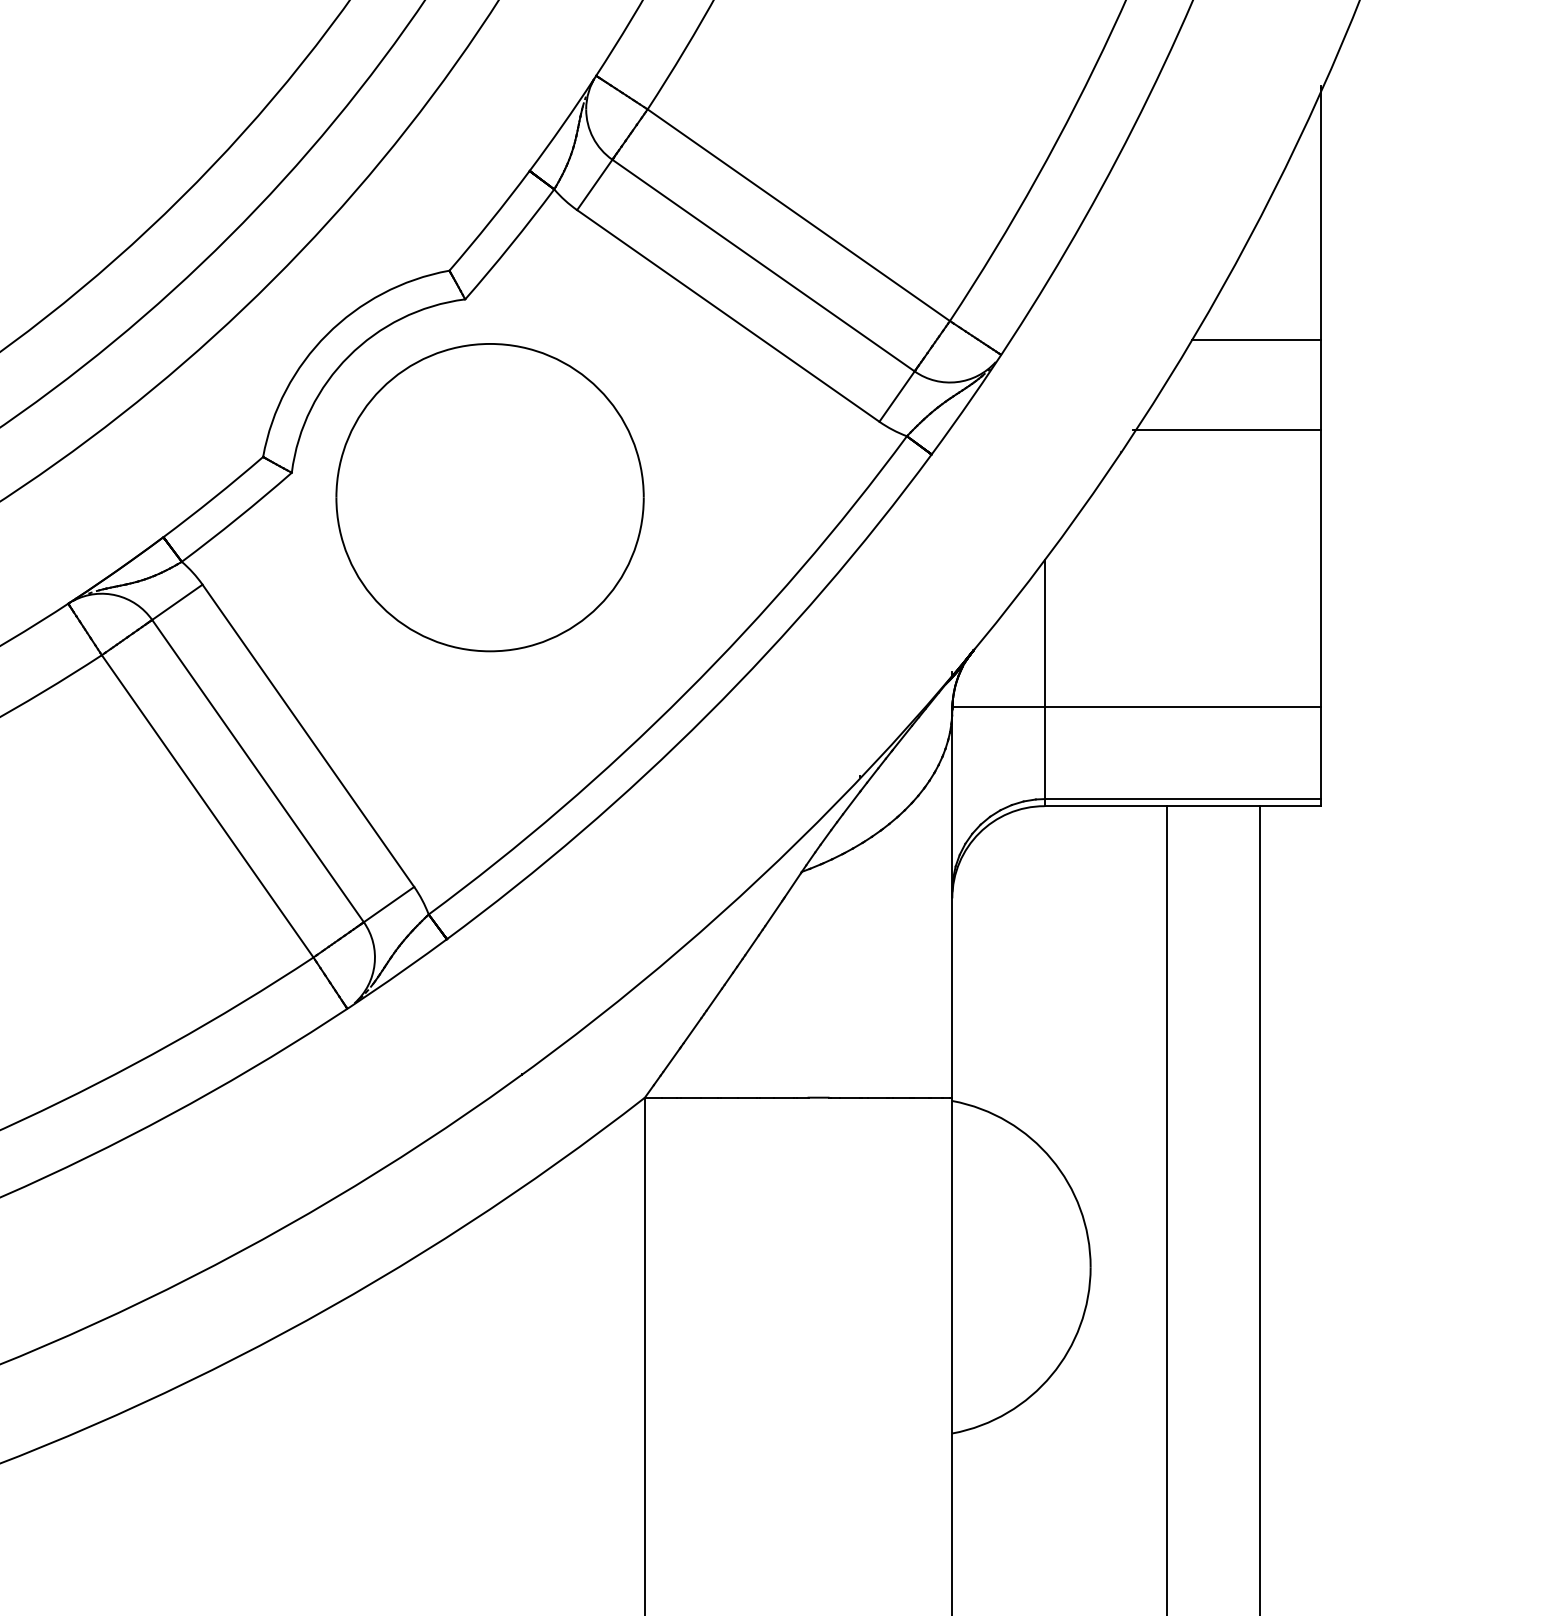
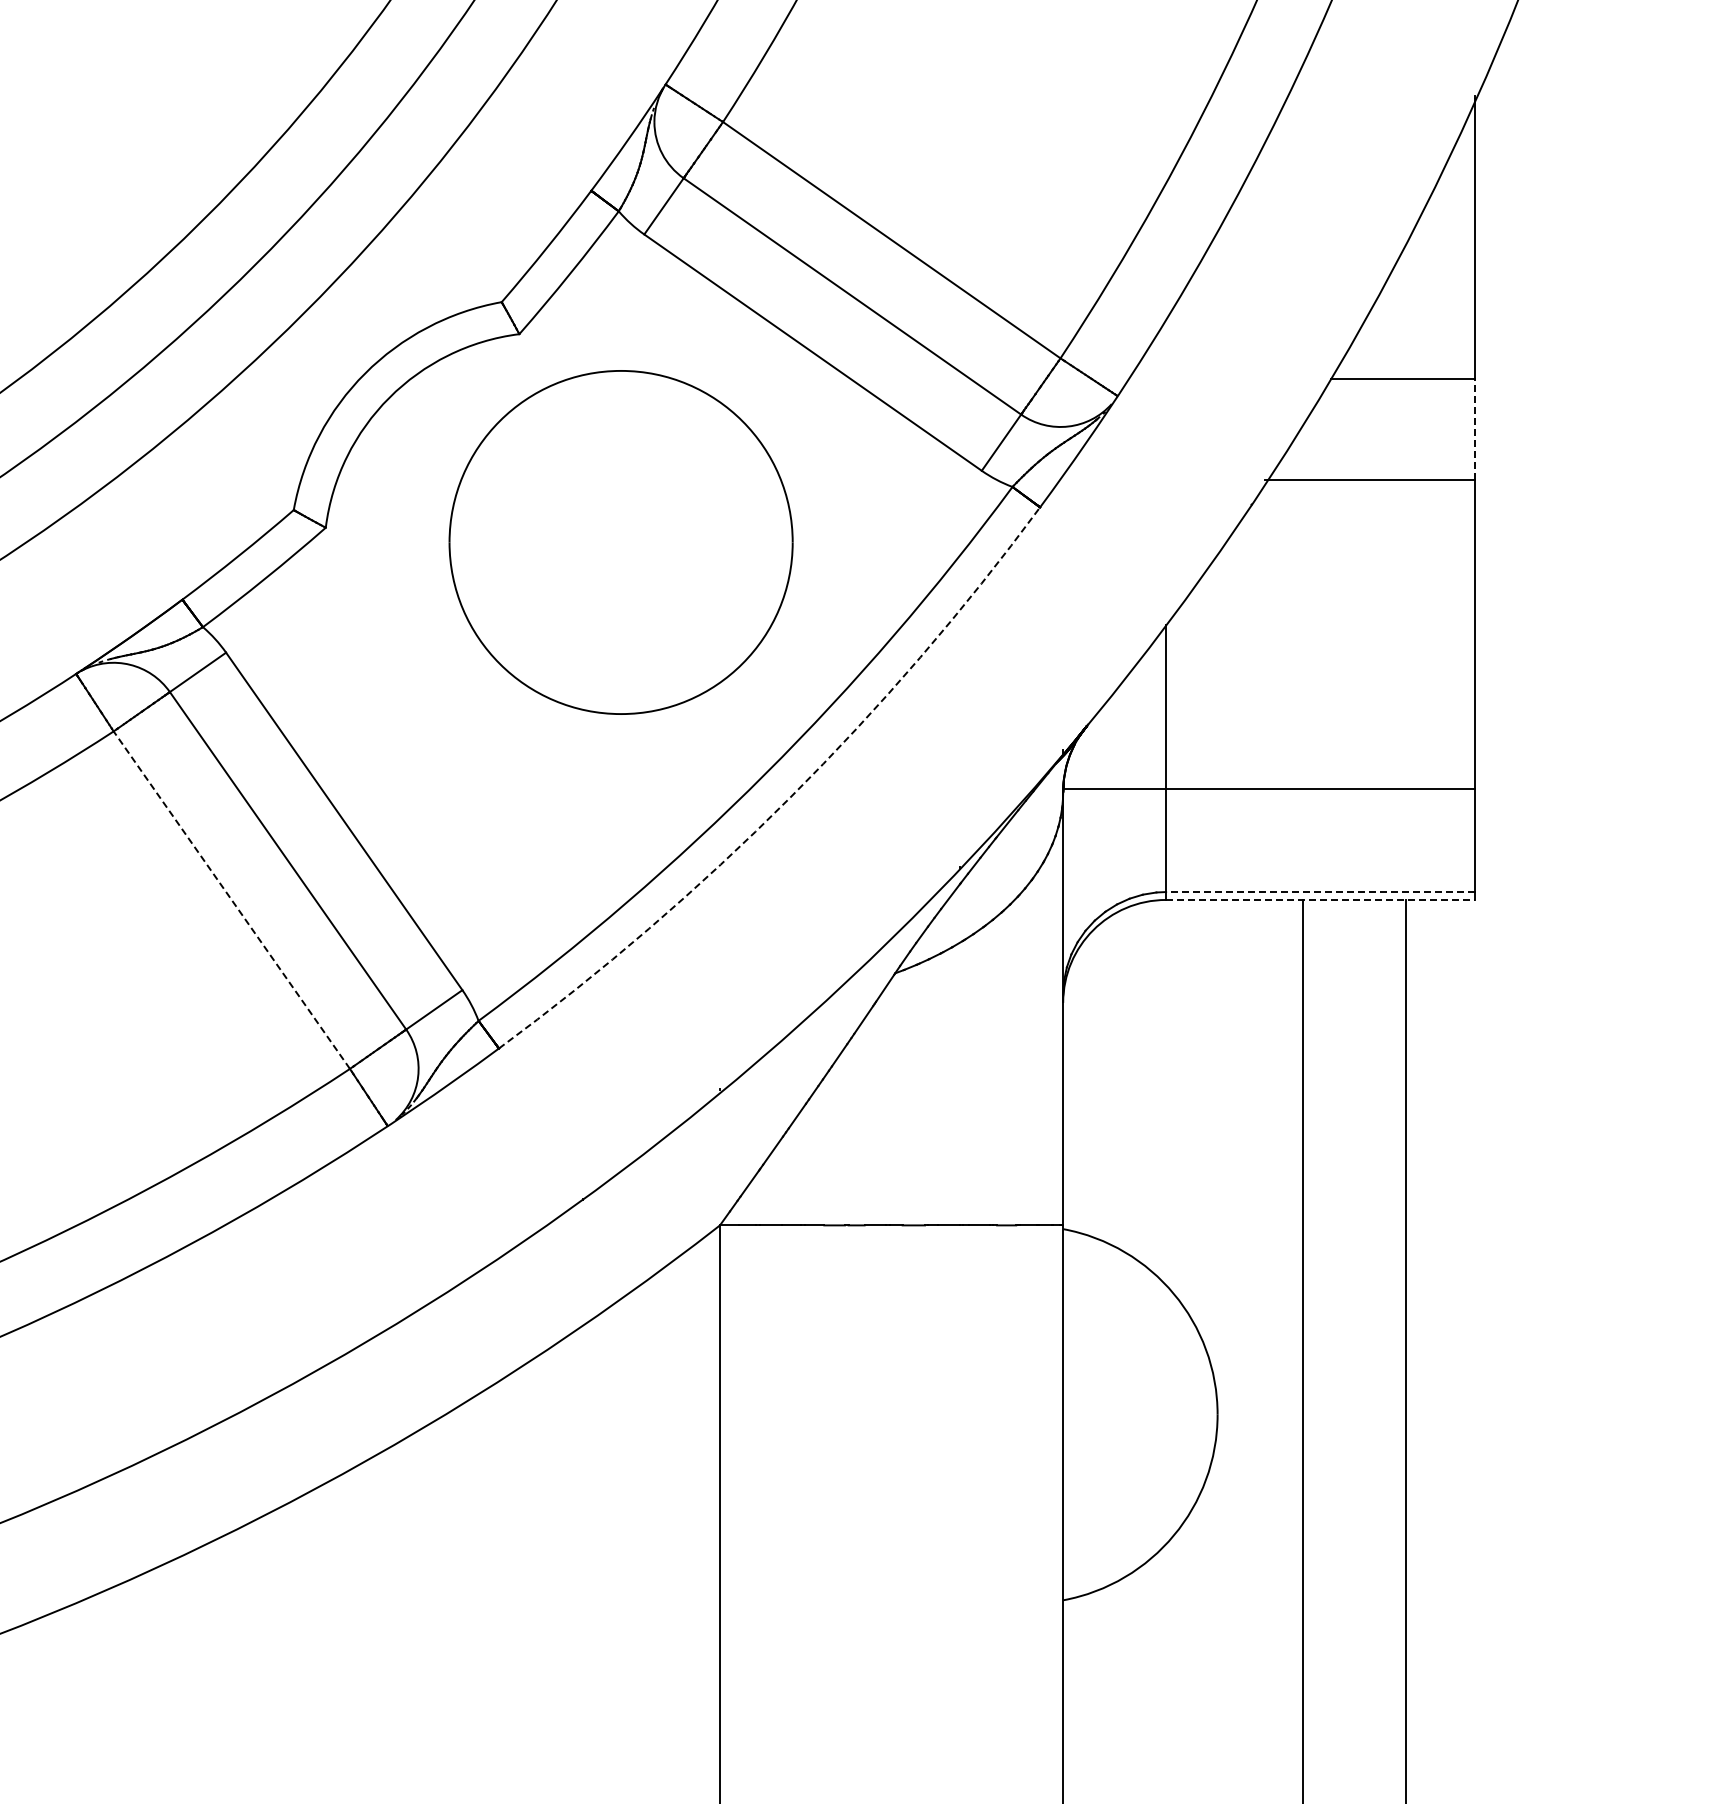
line: (1320, 383) -> (1474, 428), solid -> dashed
part: (489, 497) -> (620, 542), moved
arc: (707, 715) -> (789, 798), solid -> dashed
line: (1182, 799) -> (1320, 892), solid -> dashed
line: (1183, 805) -> (1321, 899), solid -> dashed
line: (207, 806) -> (231, 900), solid -> dashed

